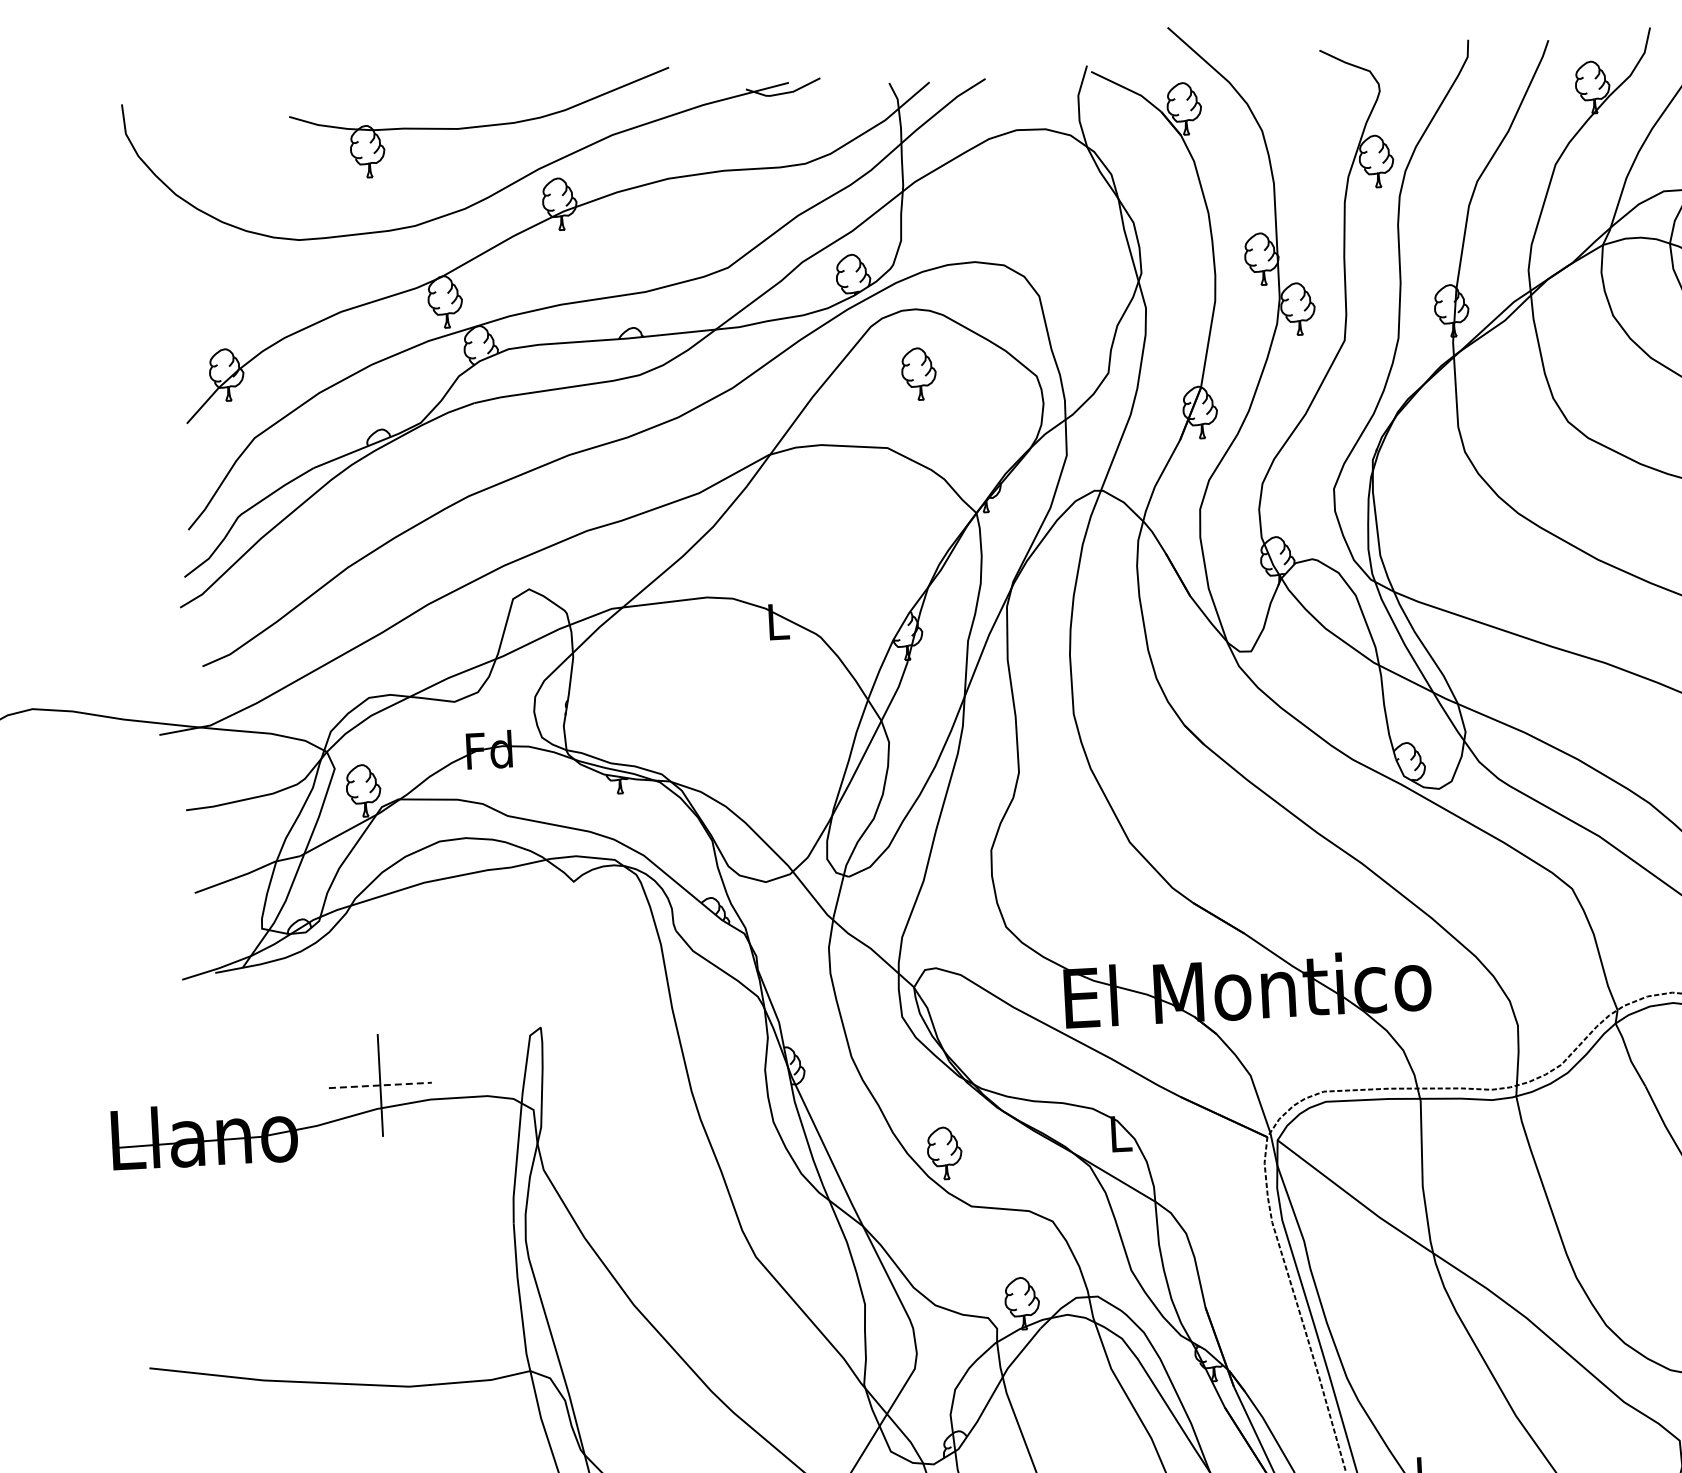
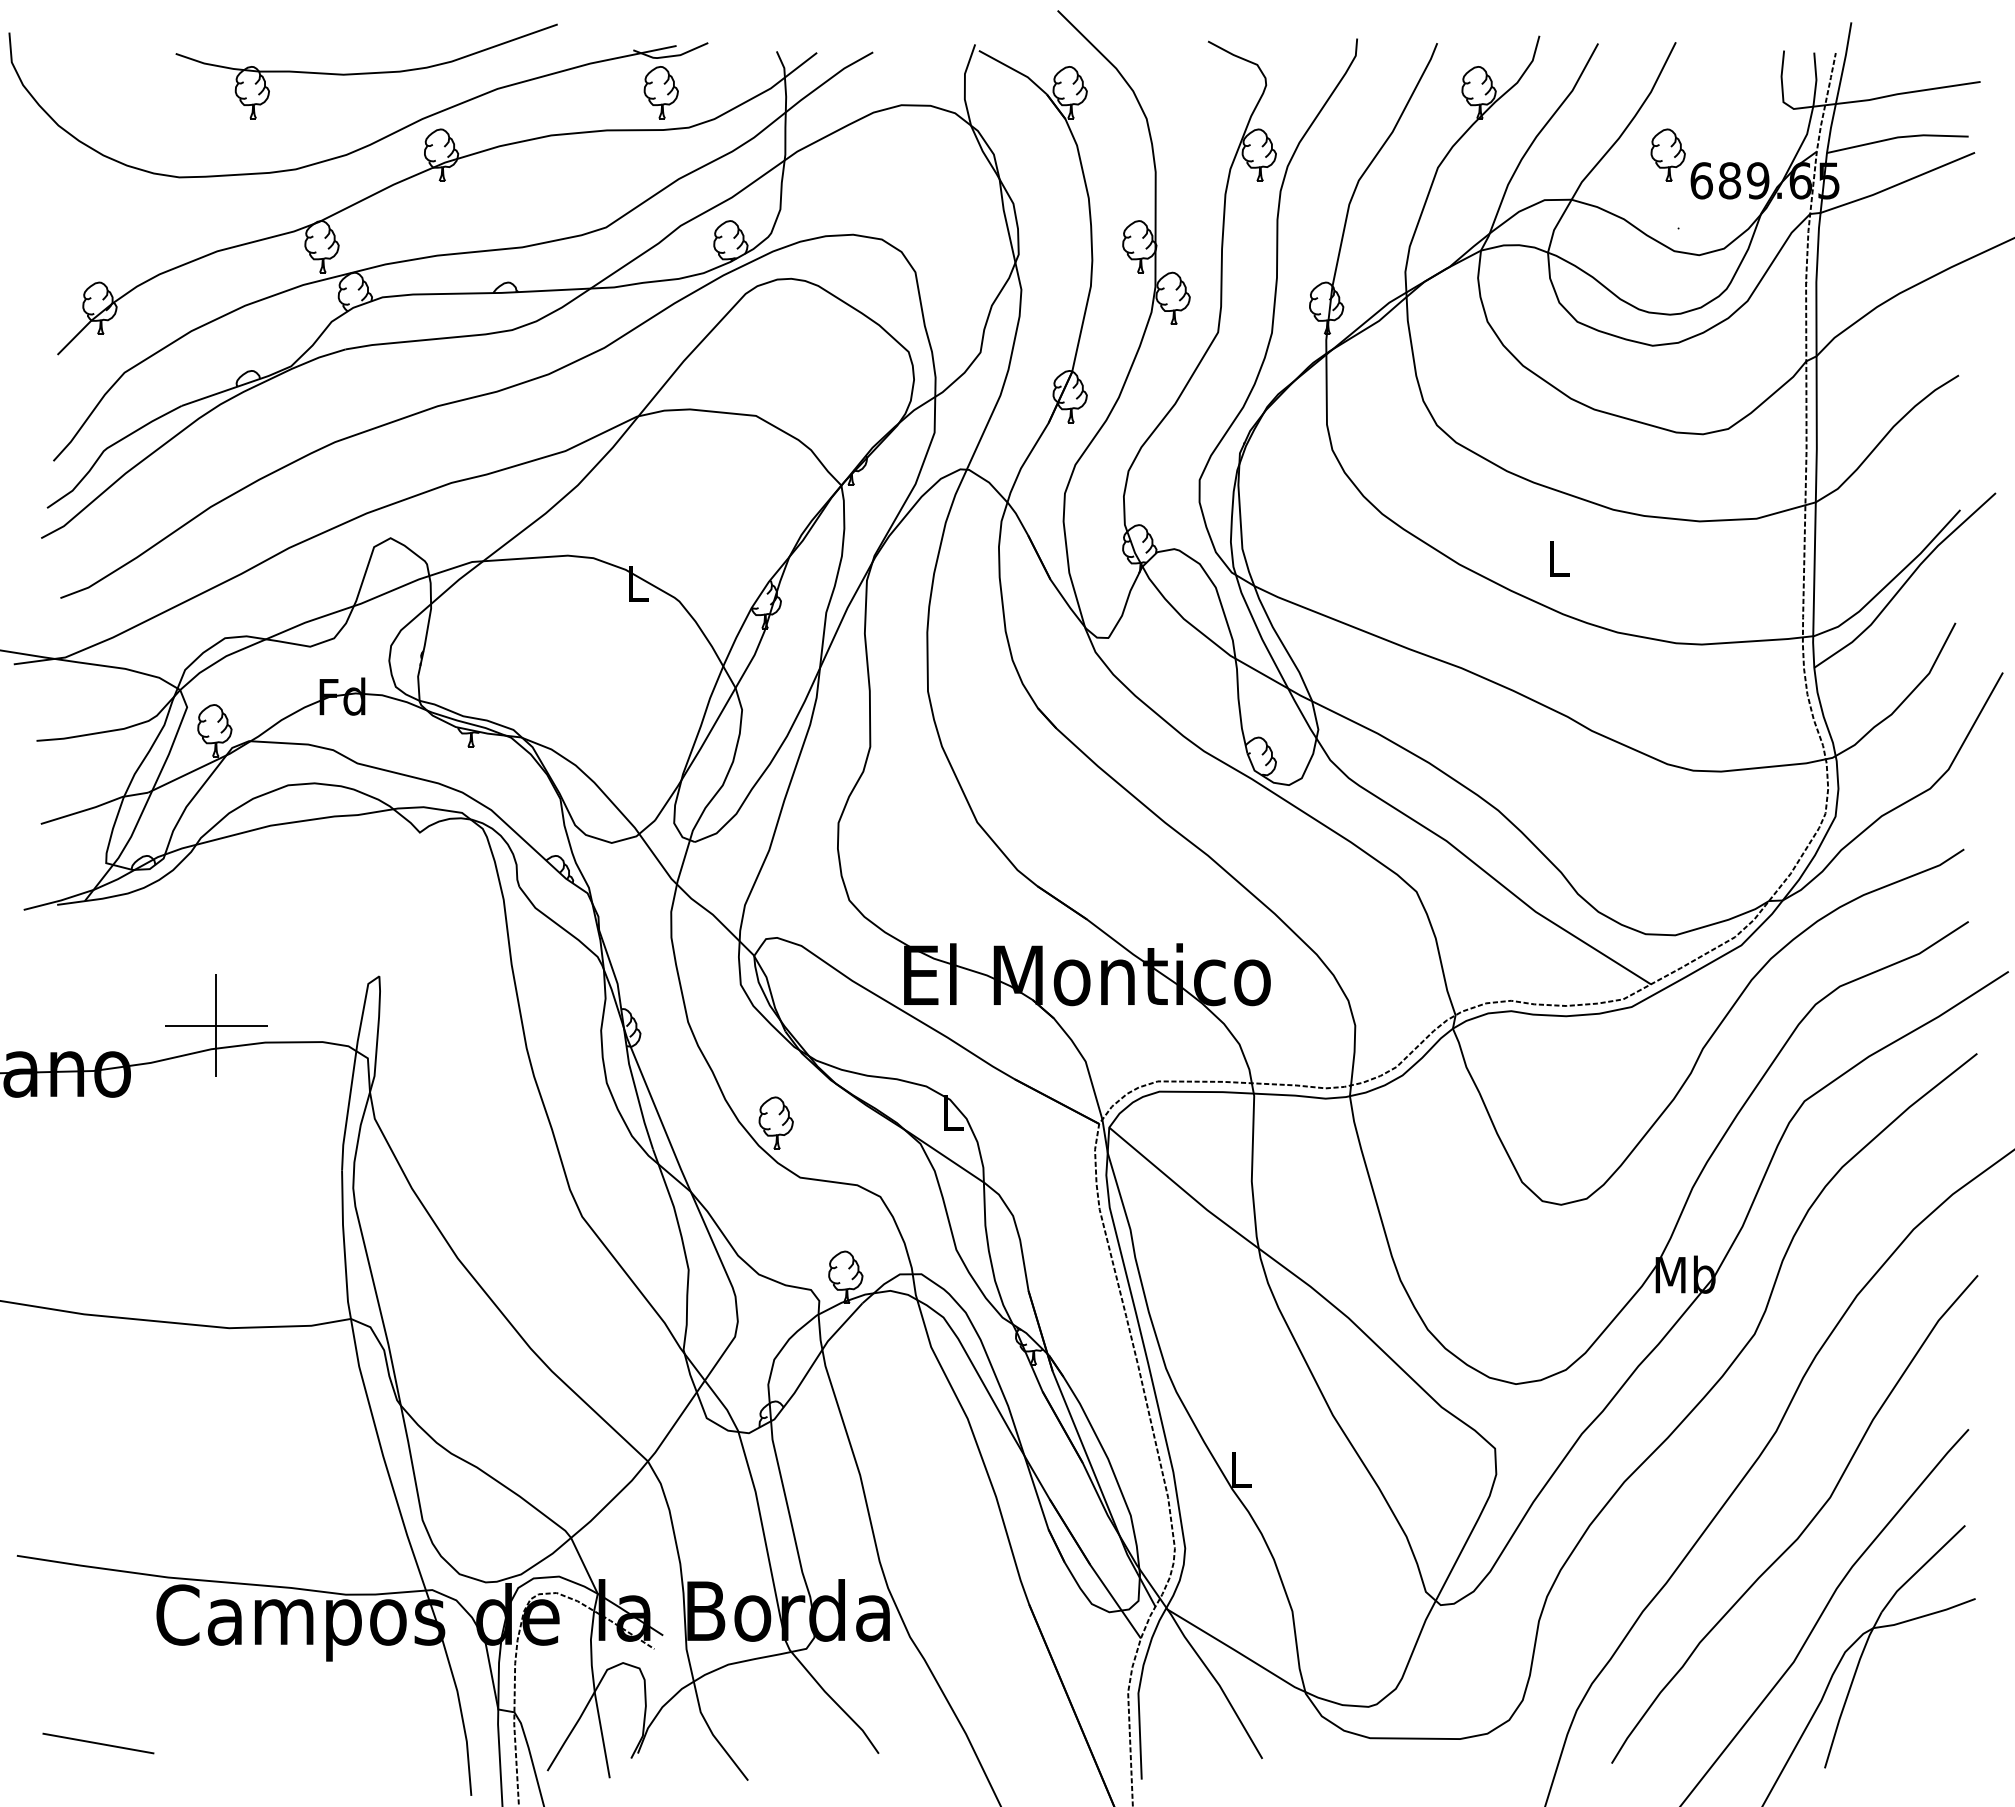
part: (918, 373) -> (660, 92), moved
line: (380, 1085) -> (216, 1025), dashed -> solid

